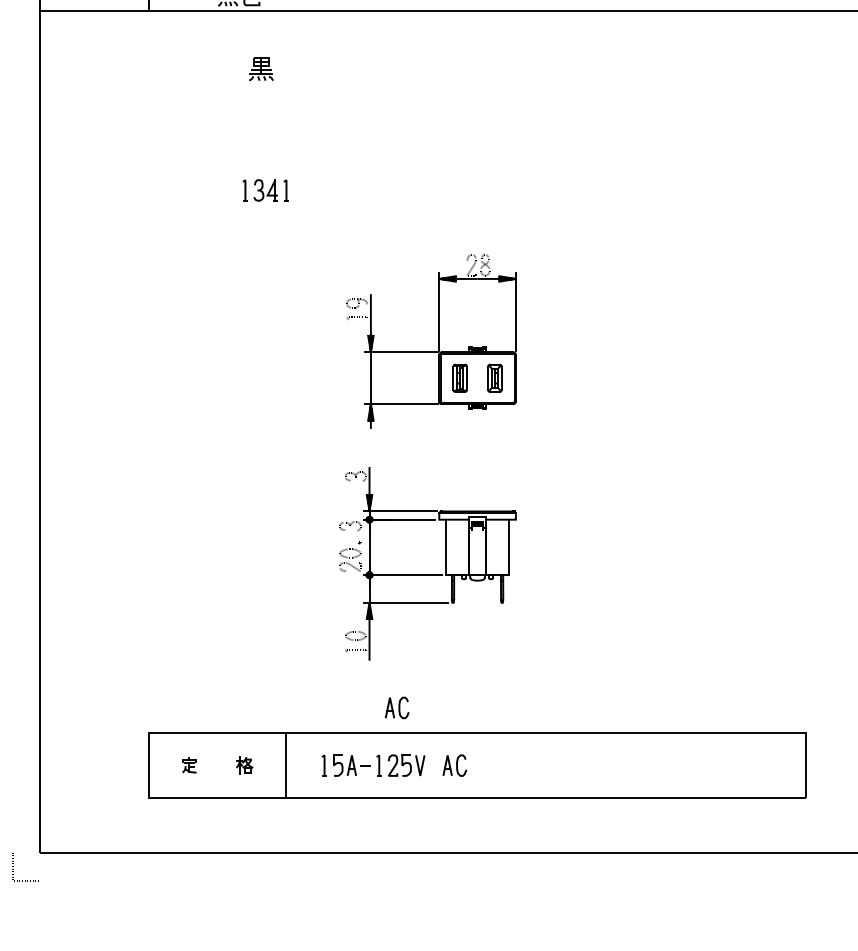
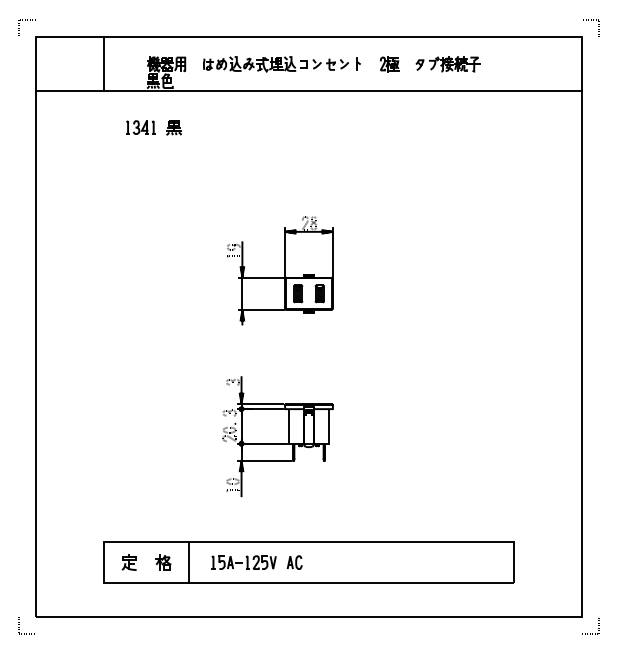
part: (265, 190) -> (140, 127), moved
part: (431, 340) -> (280, 270), moved
part: (396, 707) -> (258, 526), removed
part: (188, 765) -> (128, 562), size x1.67
part: (244, 765) -> (163, 562), size x1.43

